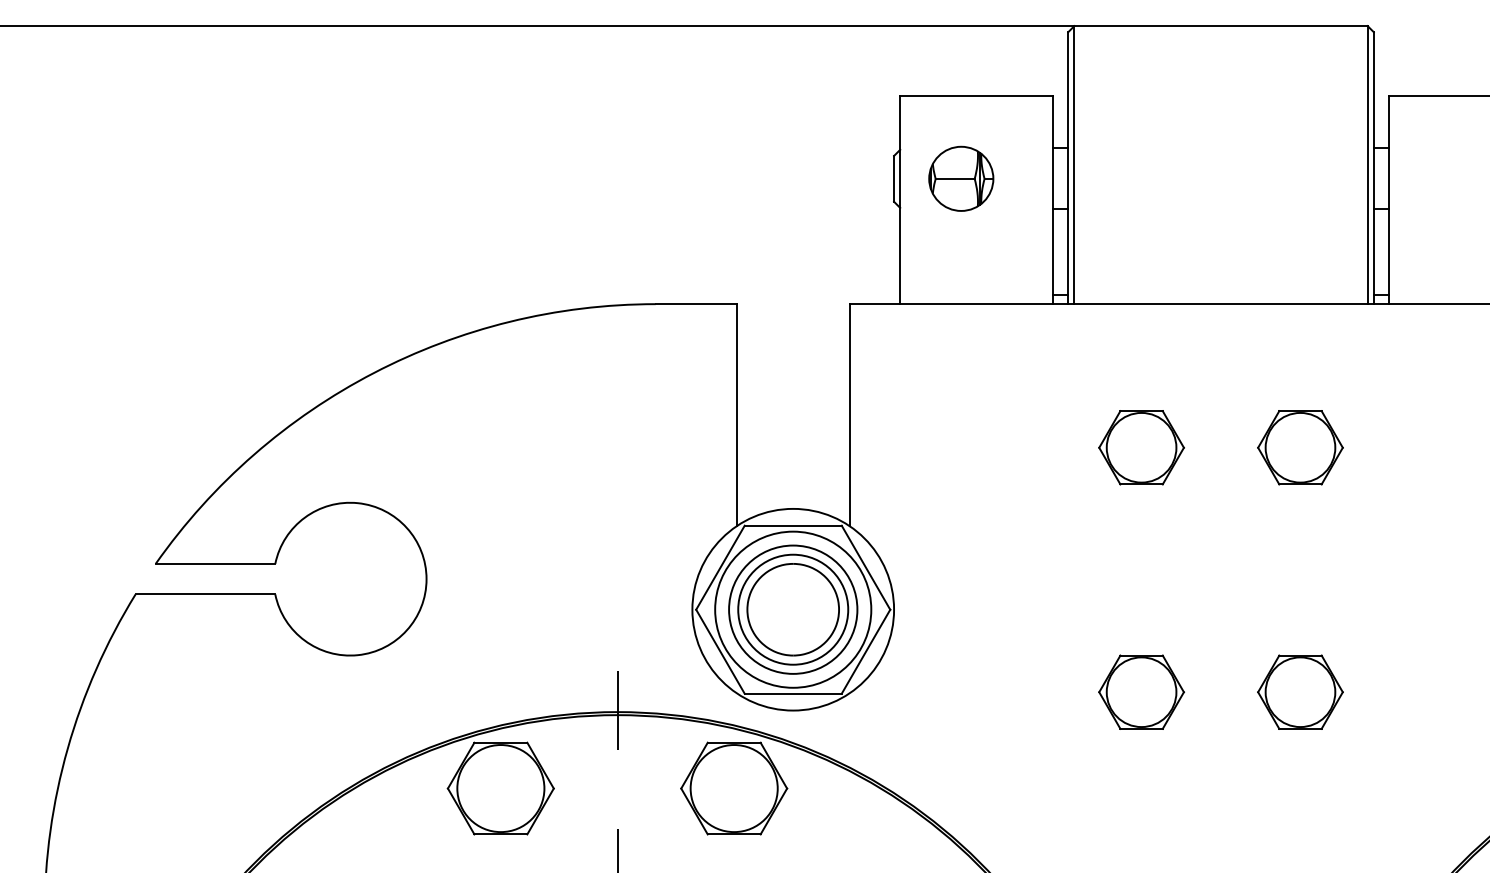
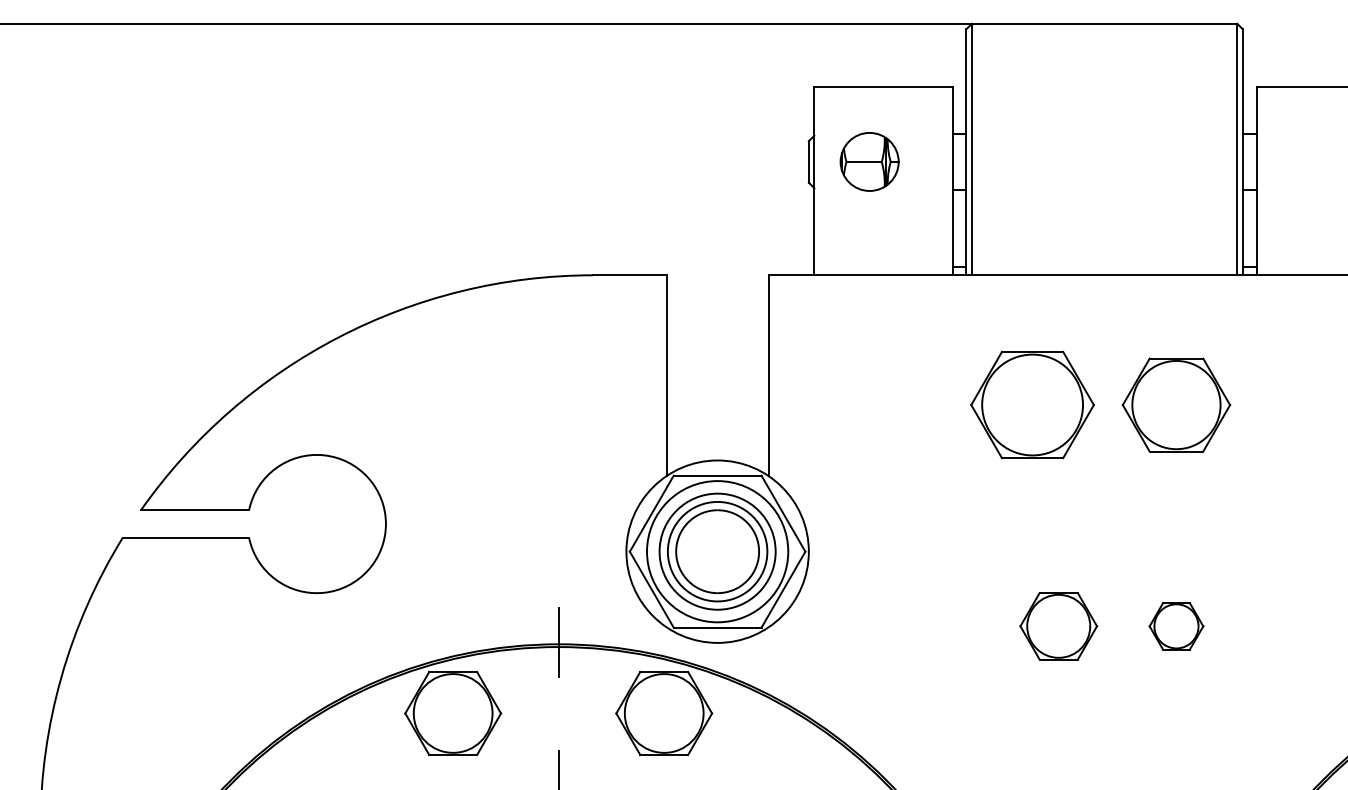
part: (1141, 448) -> (1032, 405), size x1.6
part: (1300, 448) -> (1176, 405), size x1.4
part: (1141, 692) -> (1058, 626), moved
part: (1300, 692) -> (1176, 626), size x0.7

